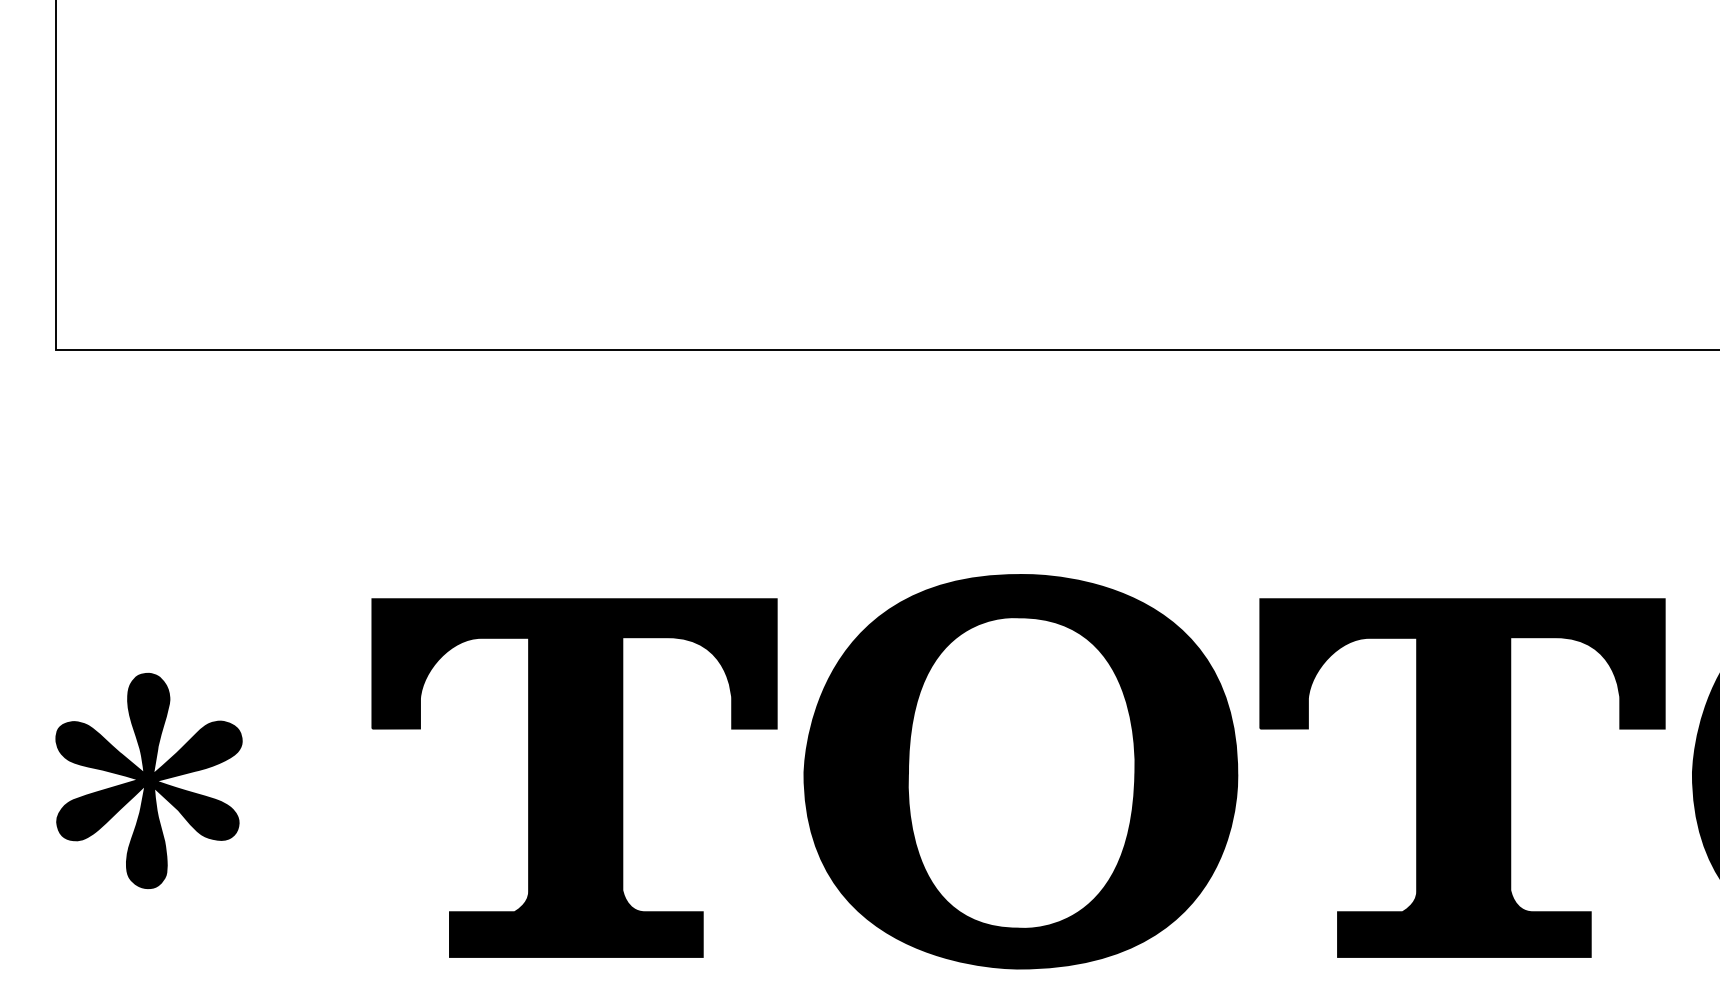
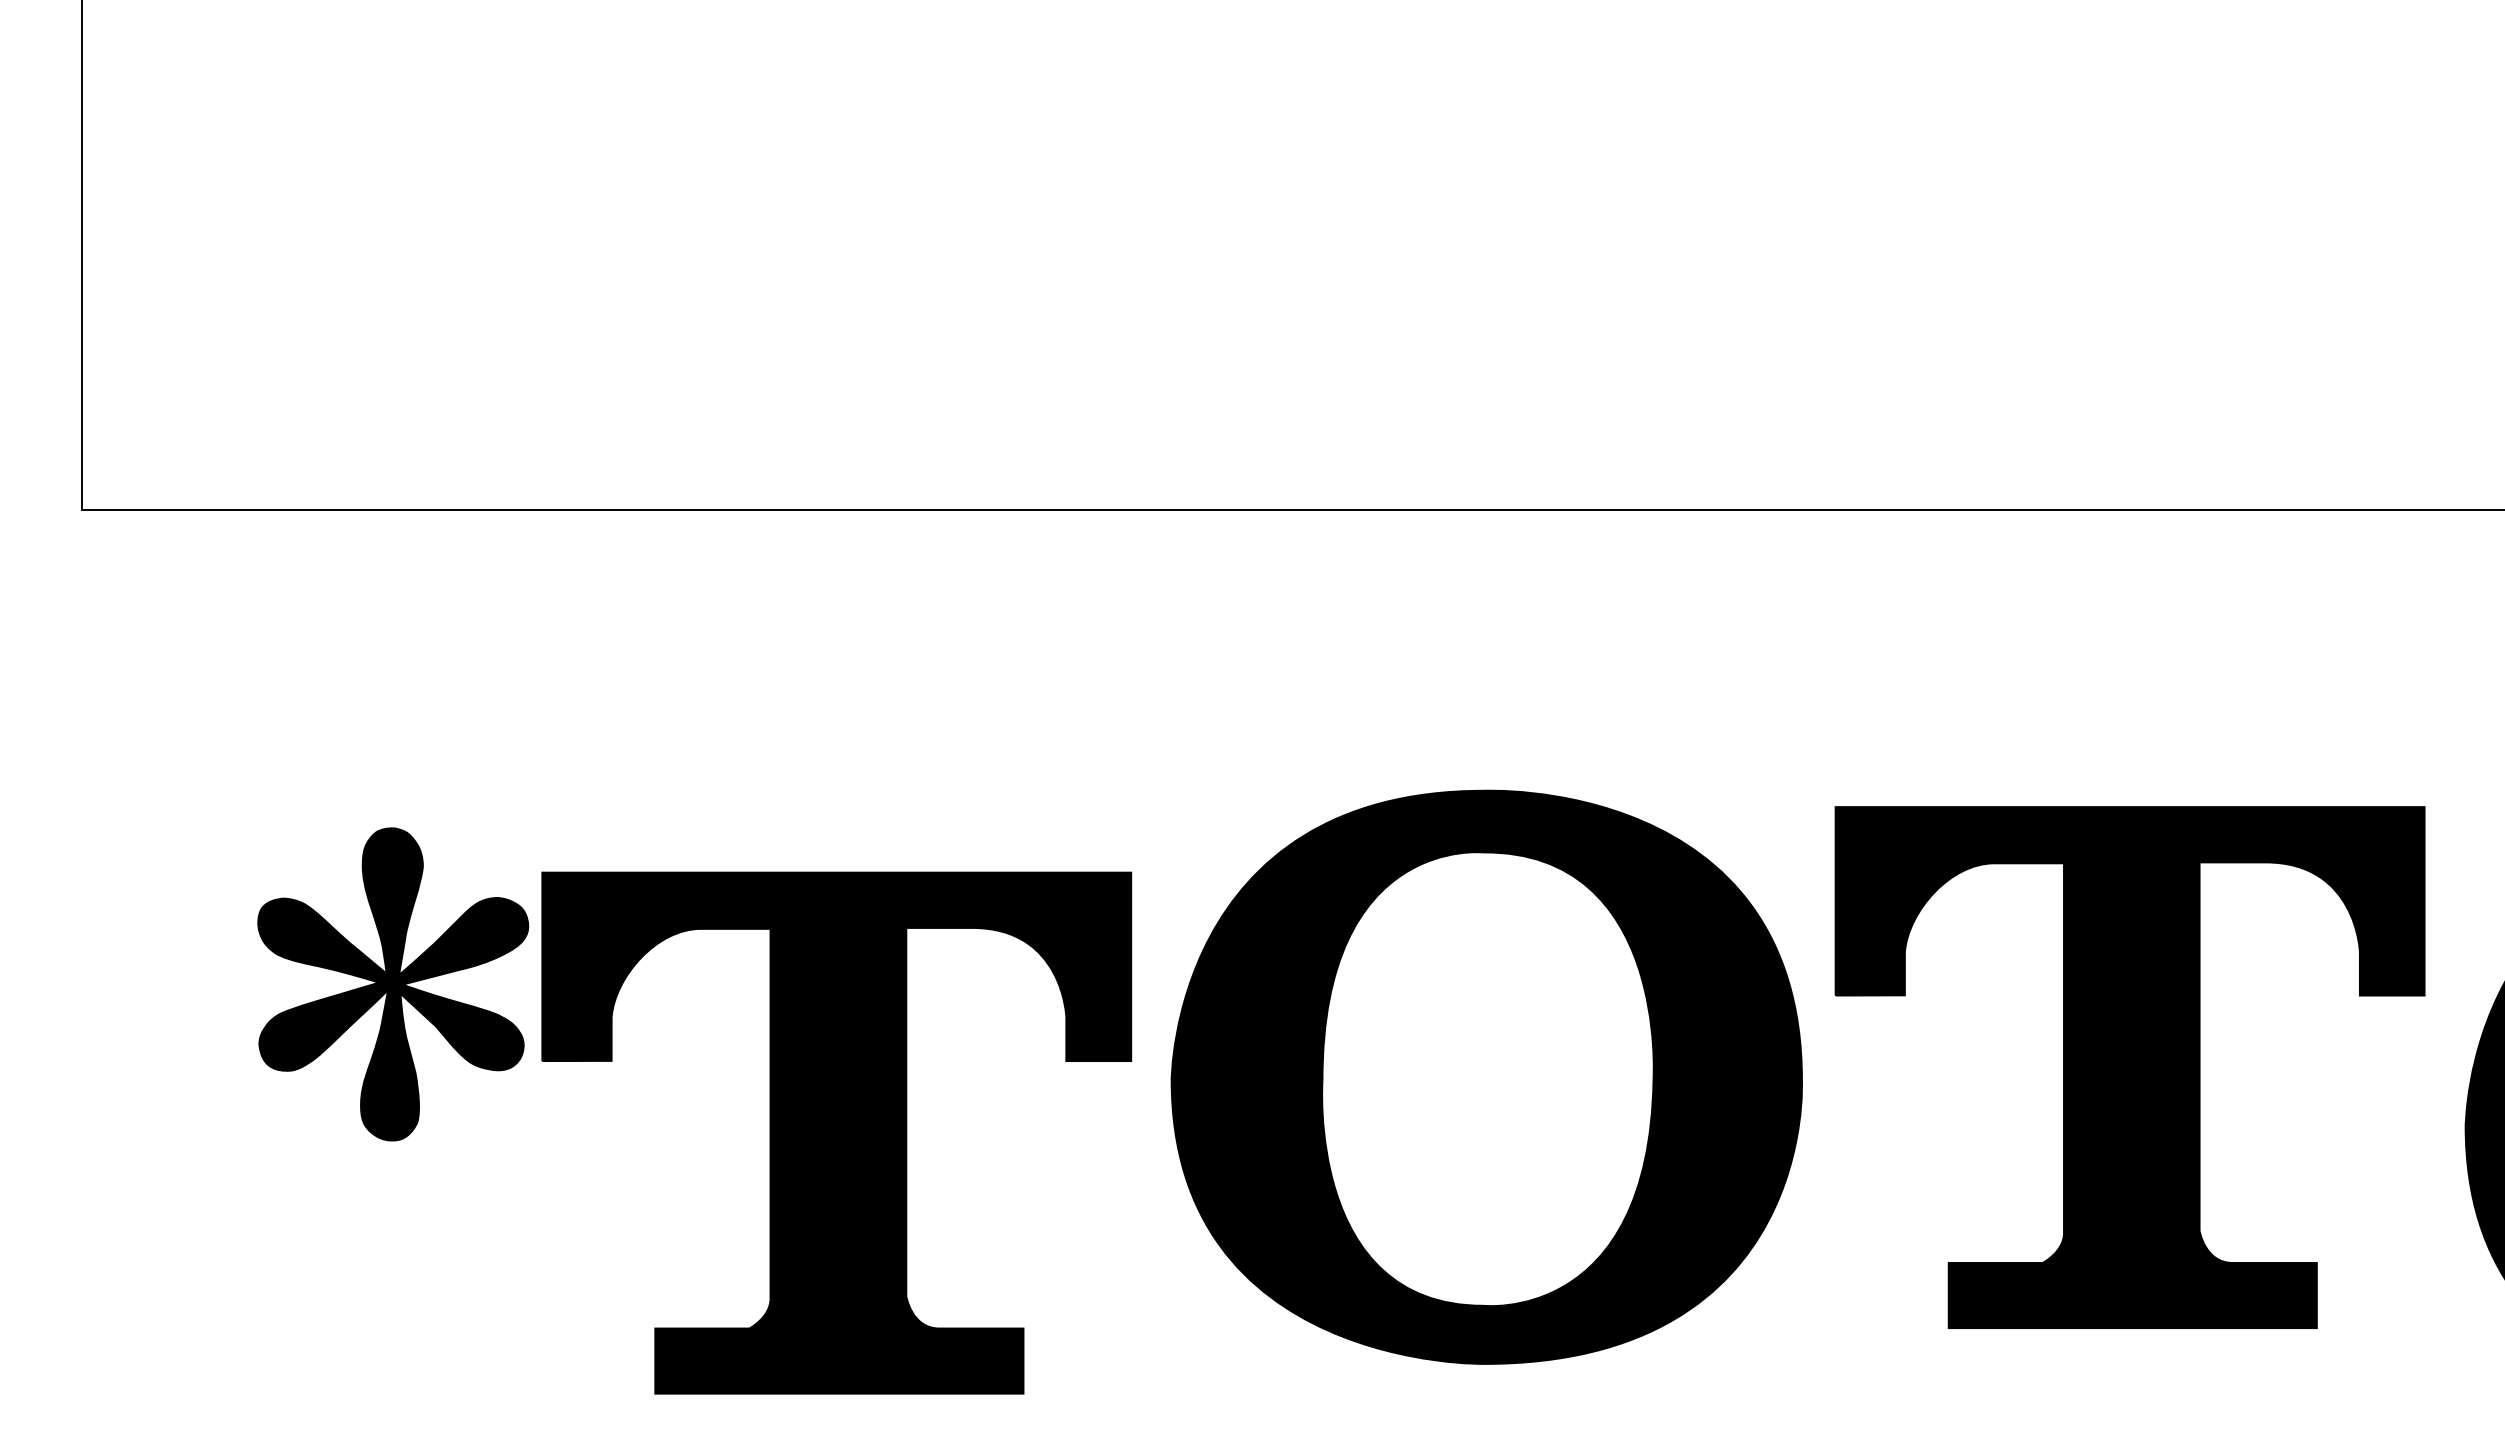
part: (1020, 771) -> (1486, 1076), moved
part: (1462, 777) -> (2130, 1066), moved
part: (148, 780) -> (392, 983), moved

